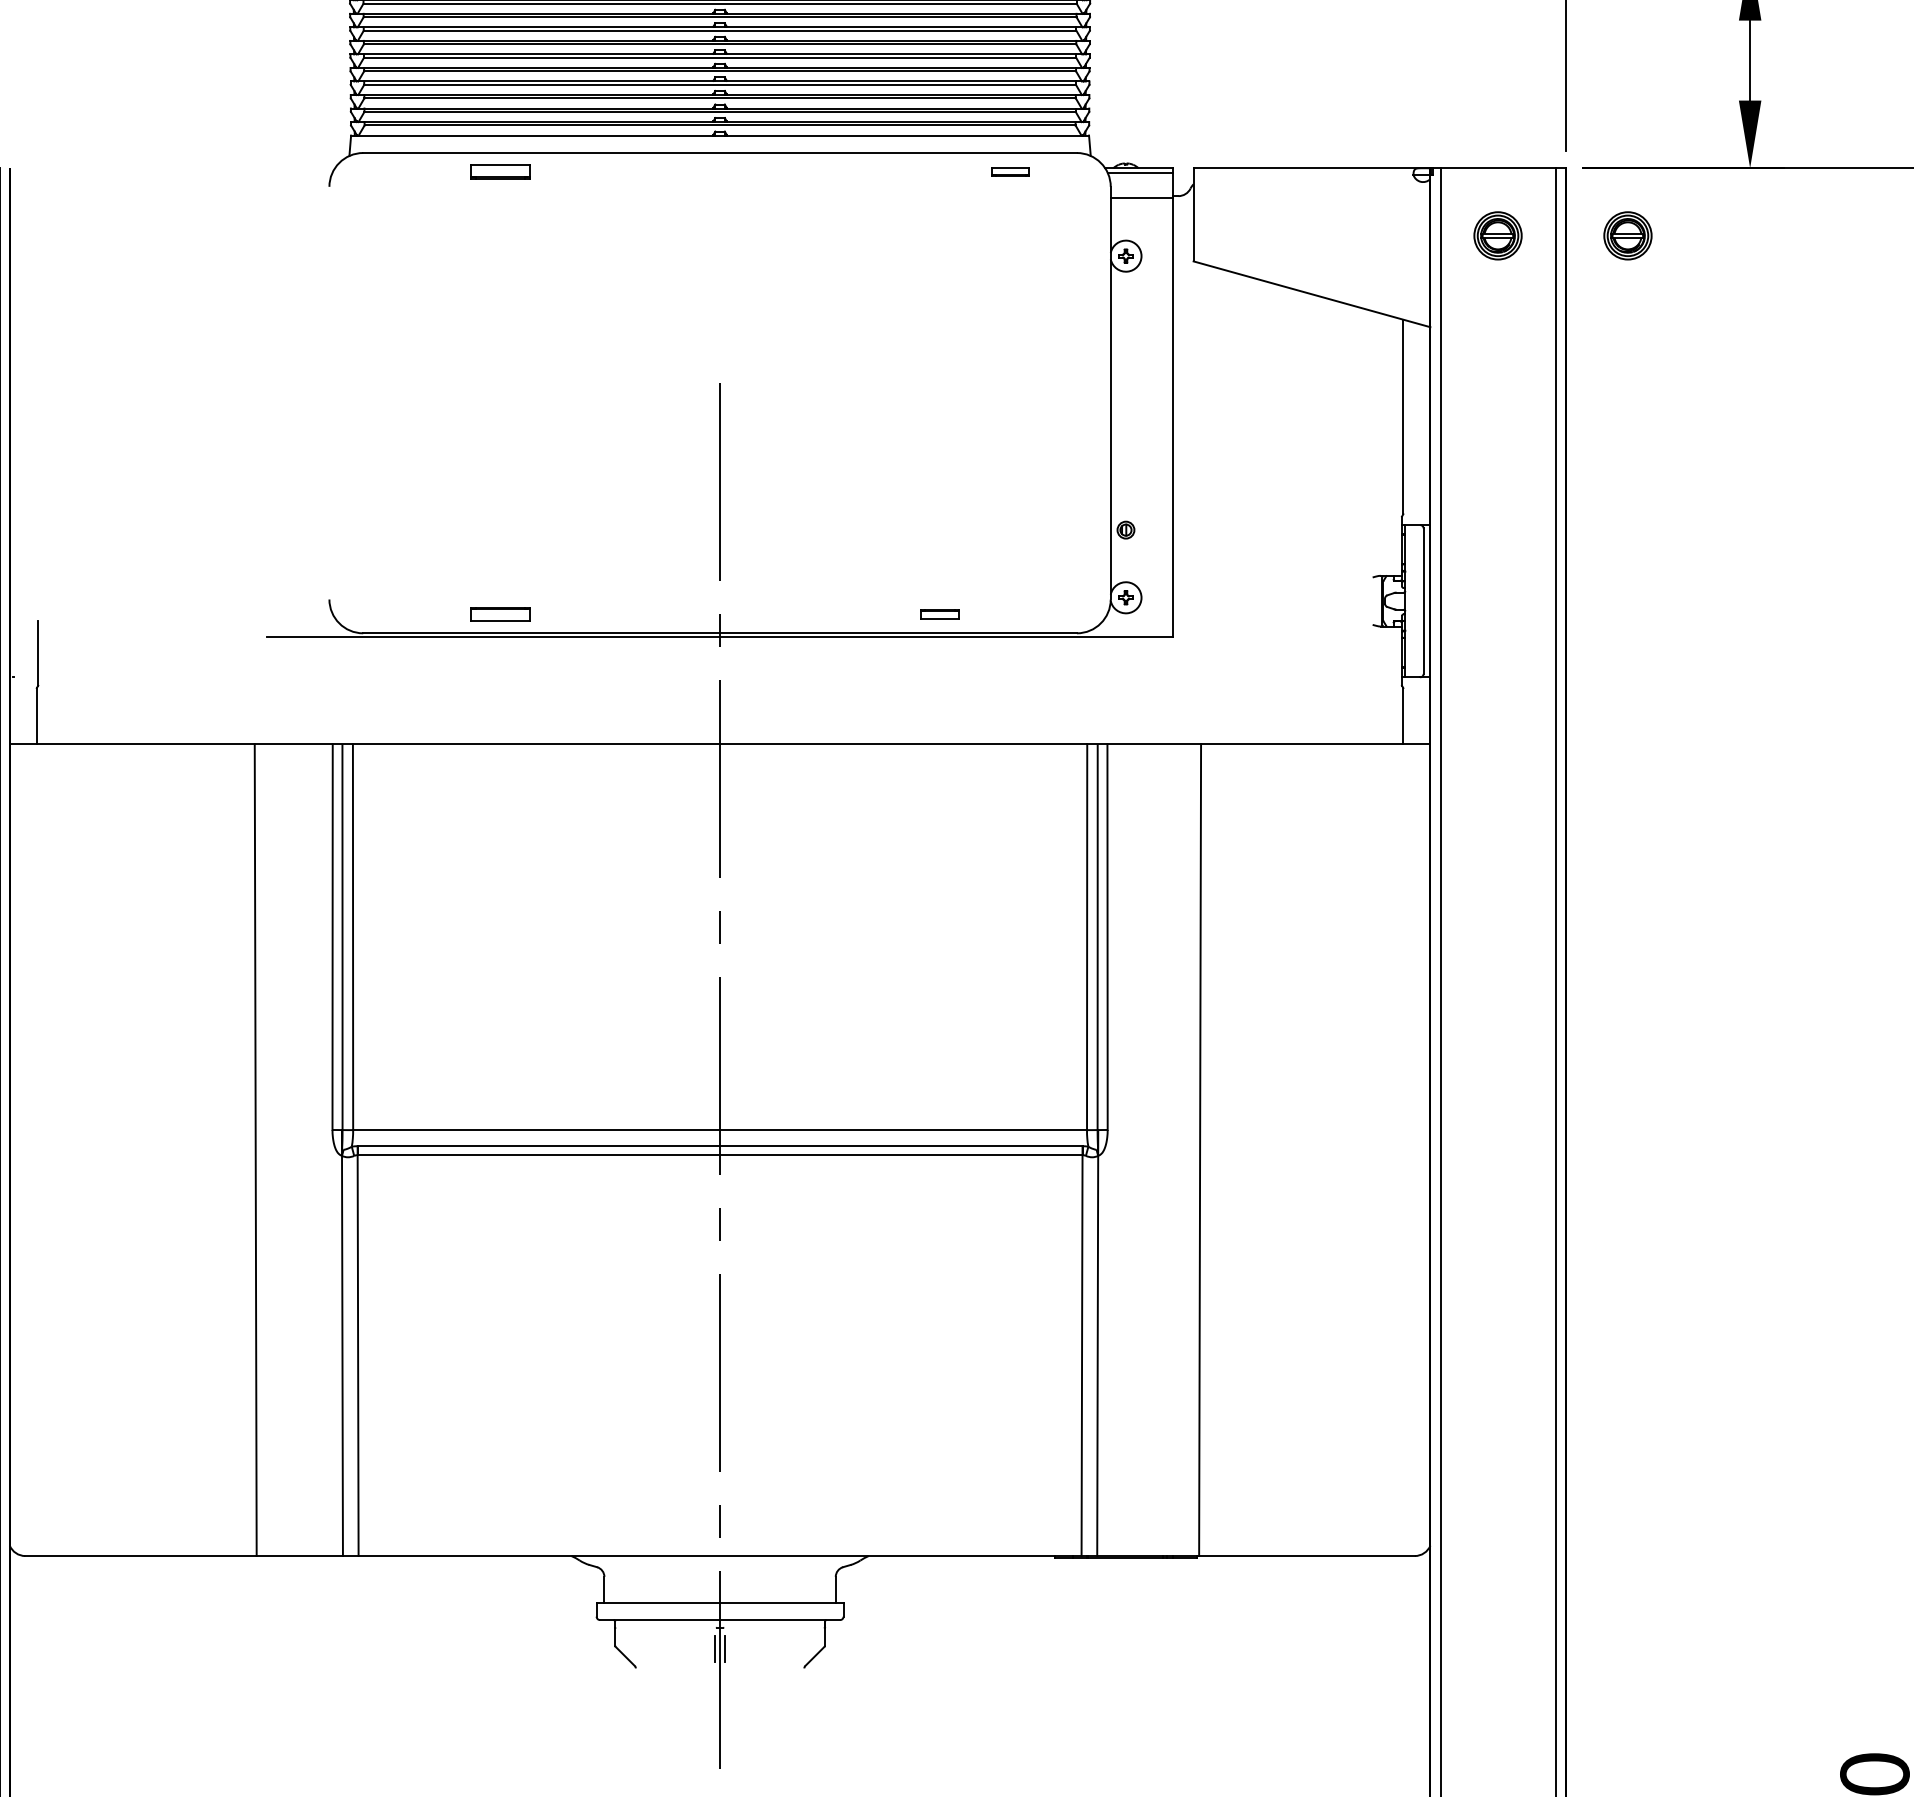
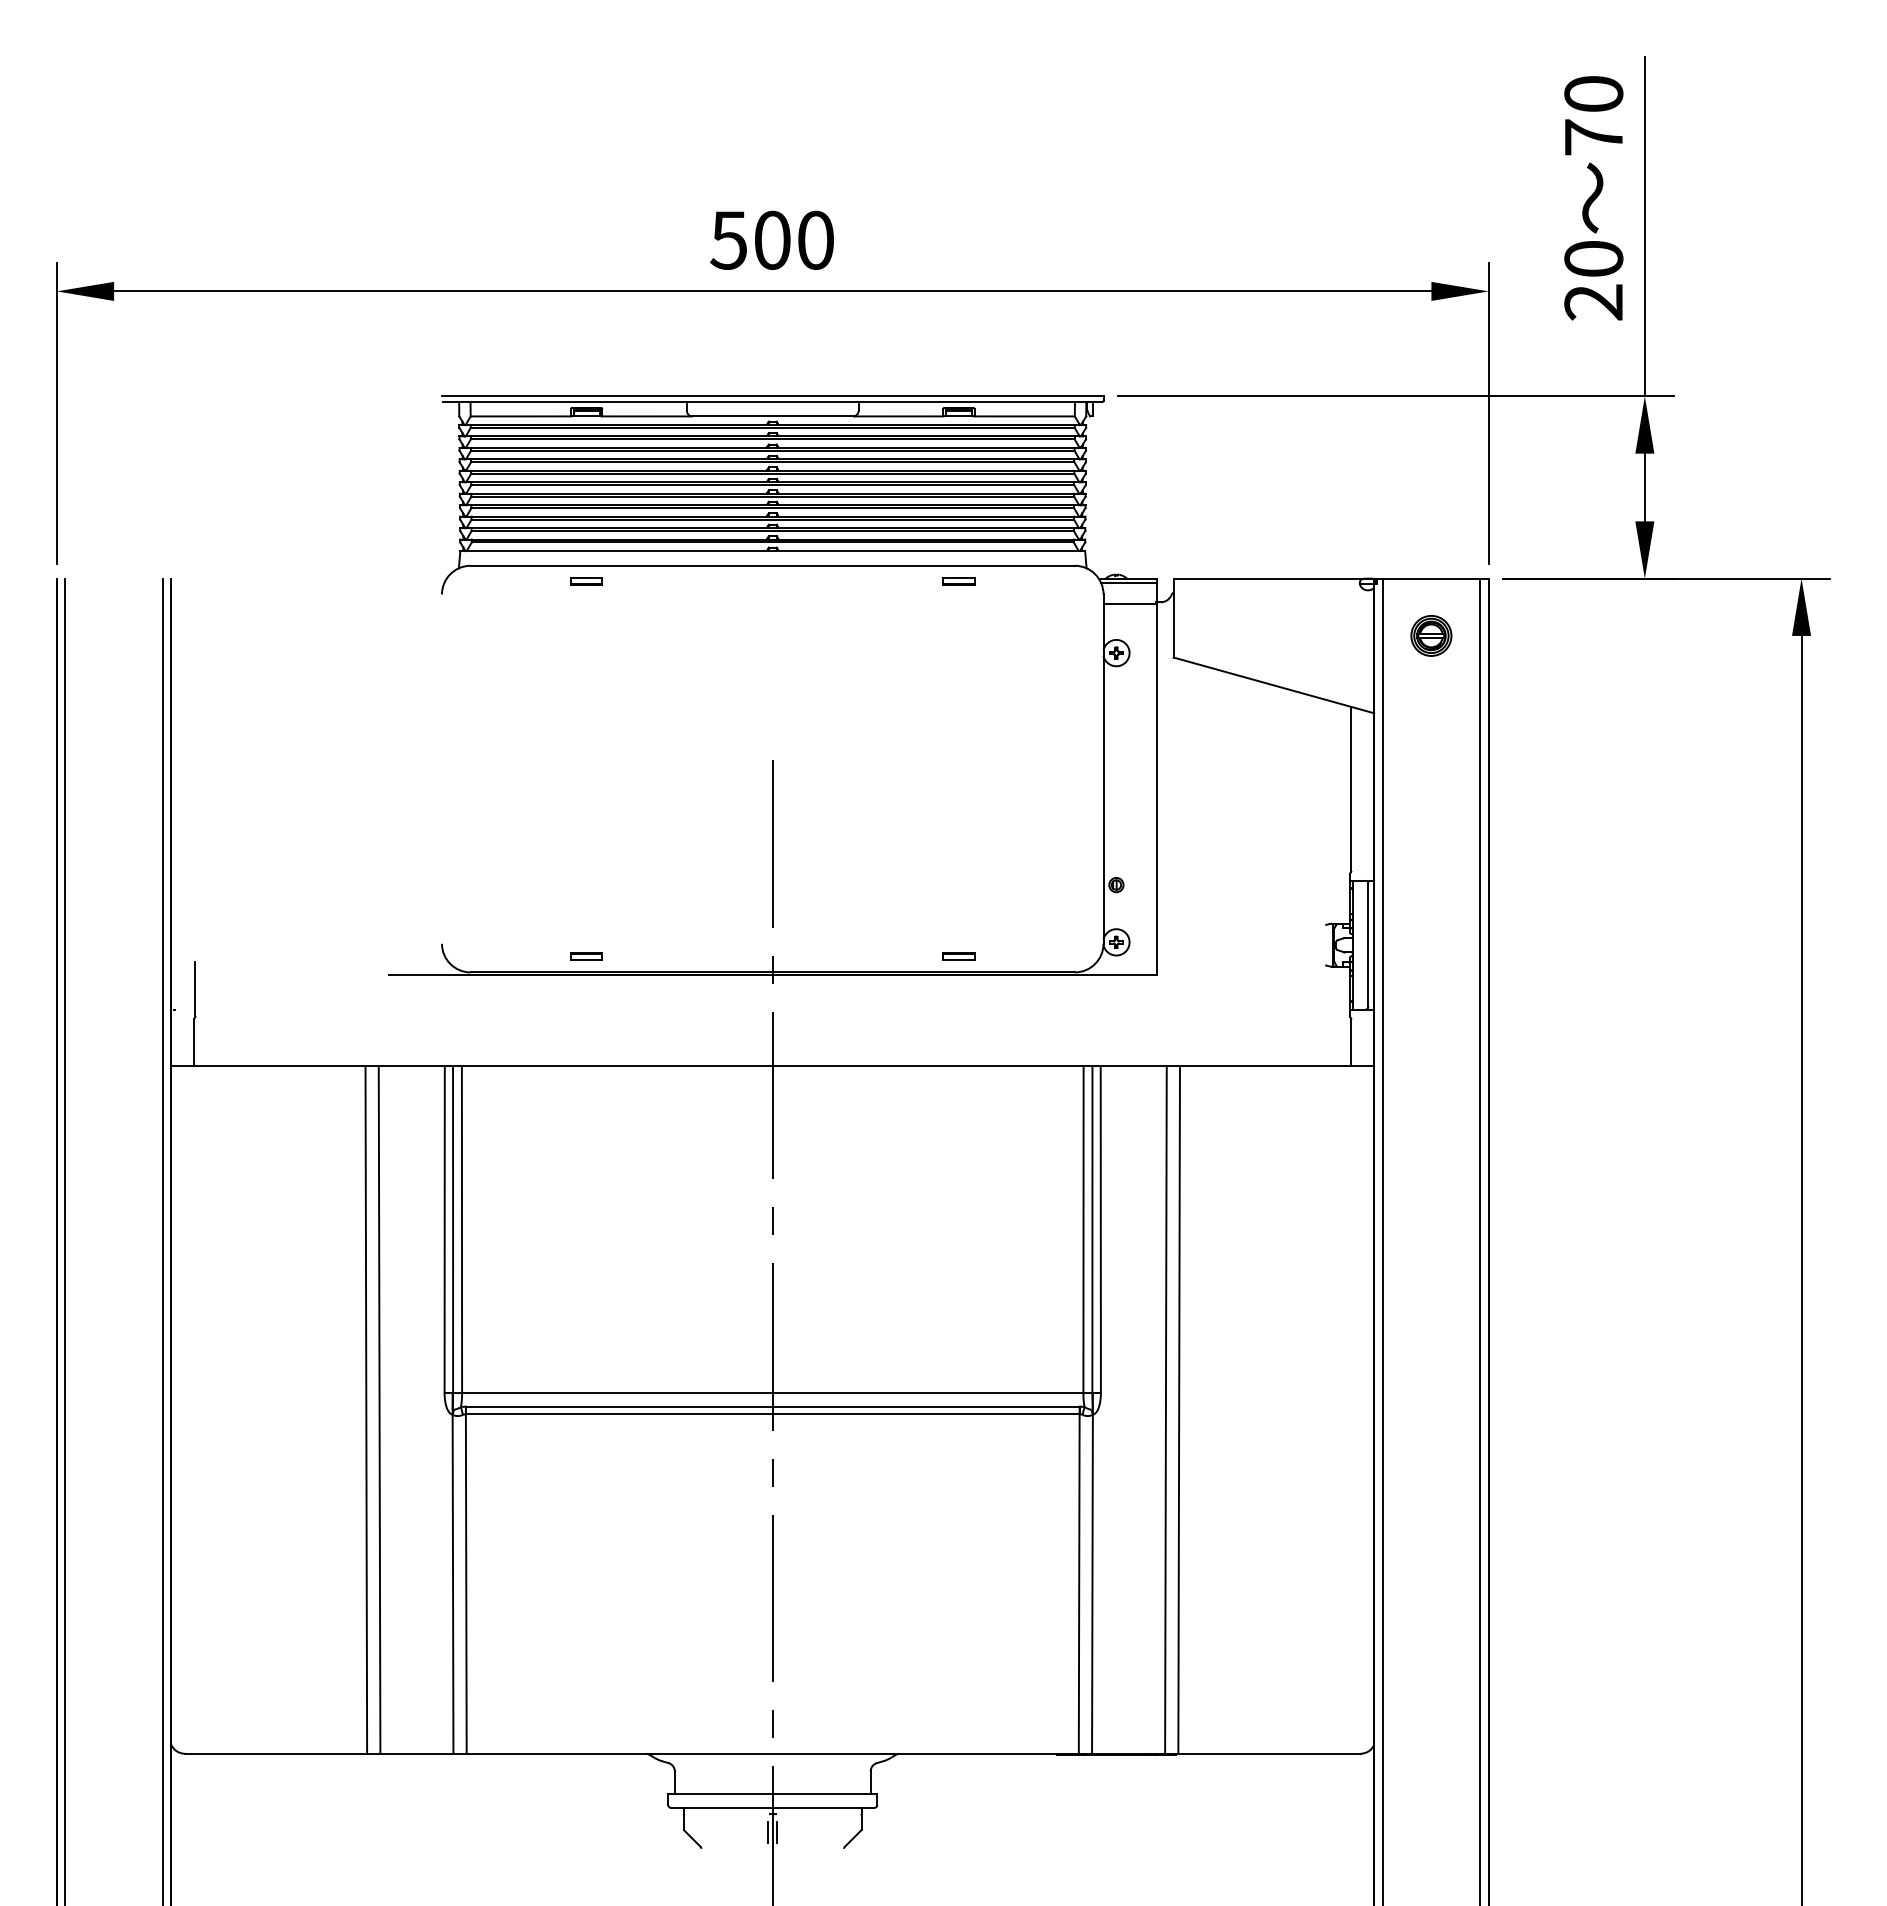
part: (500, 171) -> (586, 581), size x0.62
part: (1010, 171) -> (958, 581), moved
part: (1628, 235) -> (1541, 635), removed
part: (500, 614) -> (586, 956), size x0.62
line: (240, 1149) -> (366, 1409), added
line: (1183, 1149) -> (1165, 1409), added

